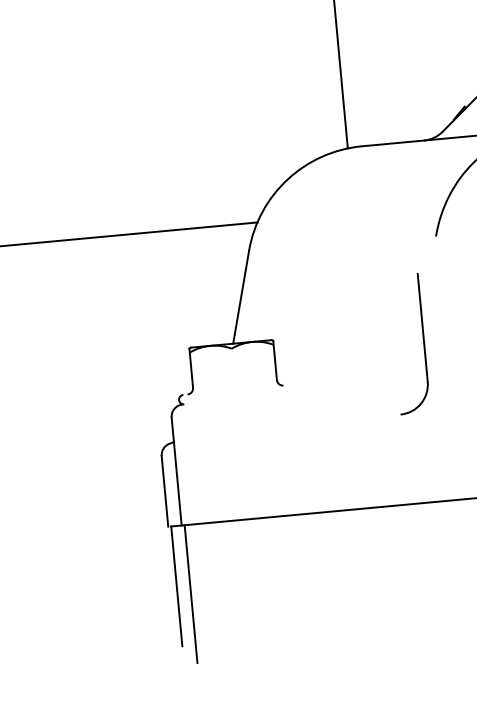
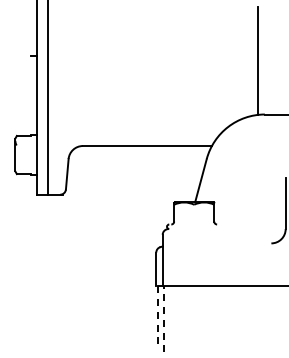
line: (176, 587) -> (157, 315), solid -> dashed
line: (191, 594) -> (164, 319), solid -> dashed

